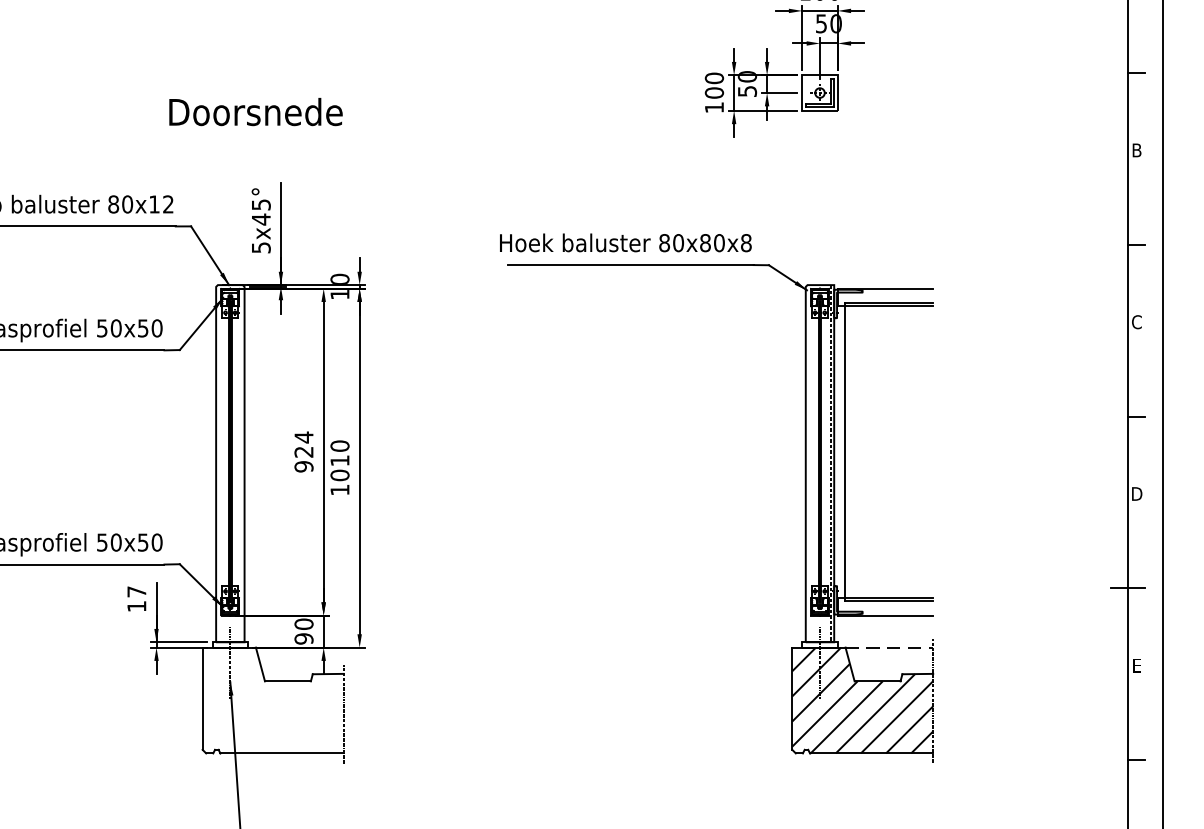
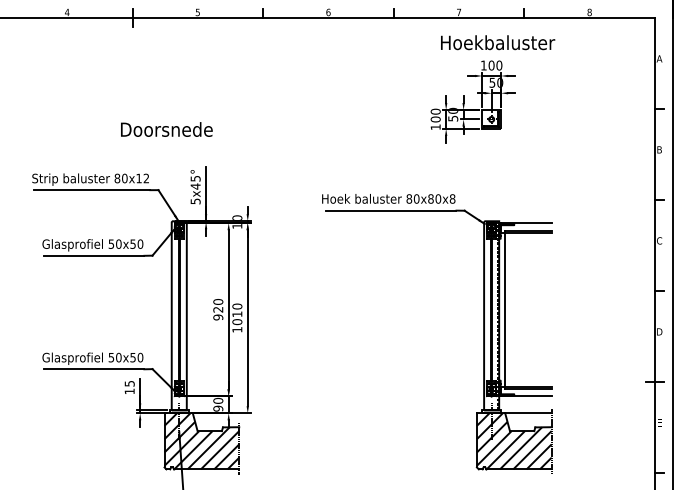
text: (255, 111) -> (166, 129), moved
text: (304, 436) -> (218, 301), 924 -> 920
text: (136, 591) -> (129, 383), 17 -> 15
line: (889, 647) -> (528, 413), dashed -> solid
hatch: (272, 700) -> (201, 441), added

